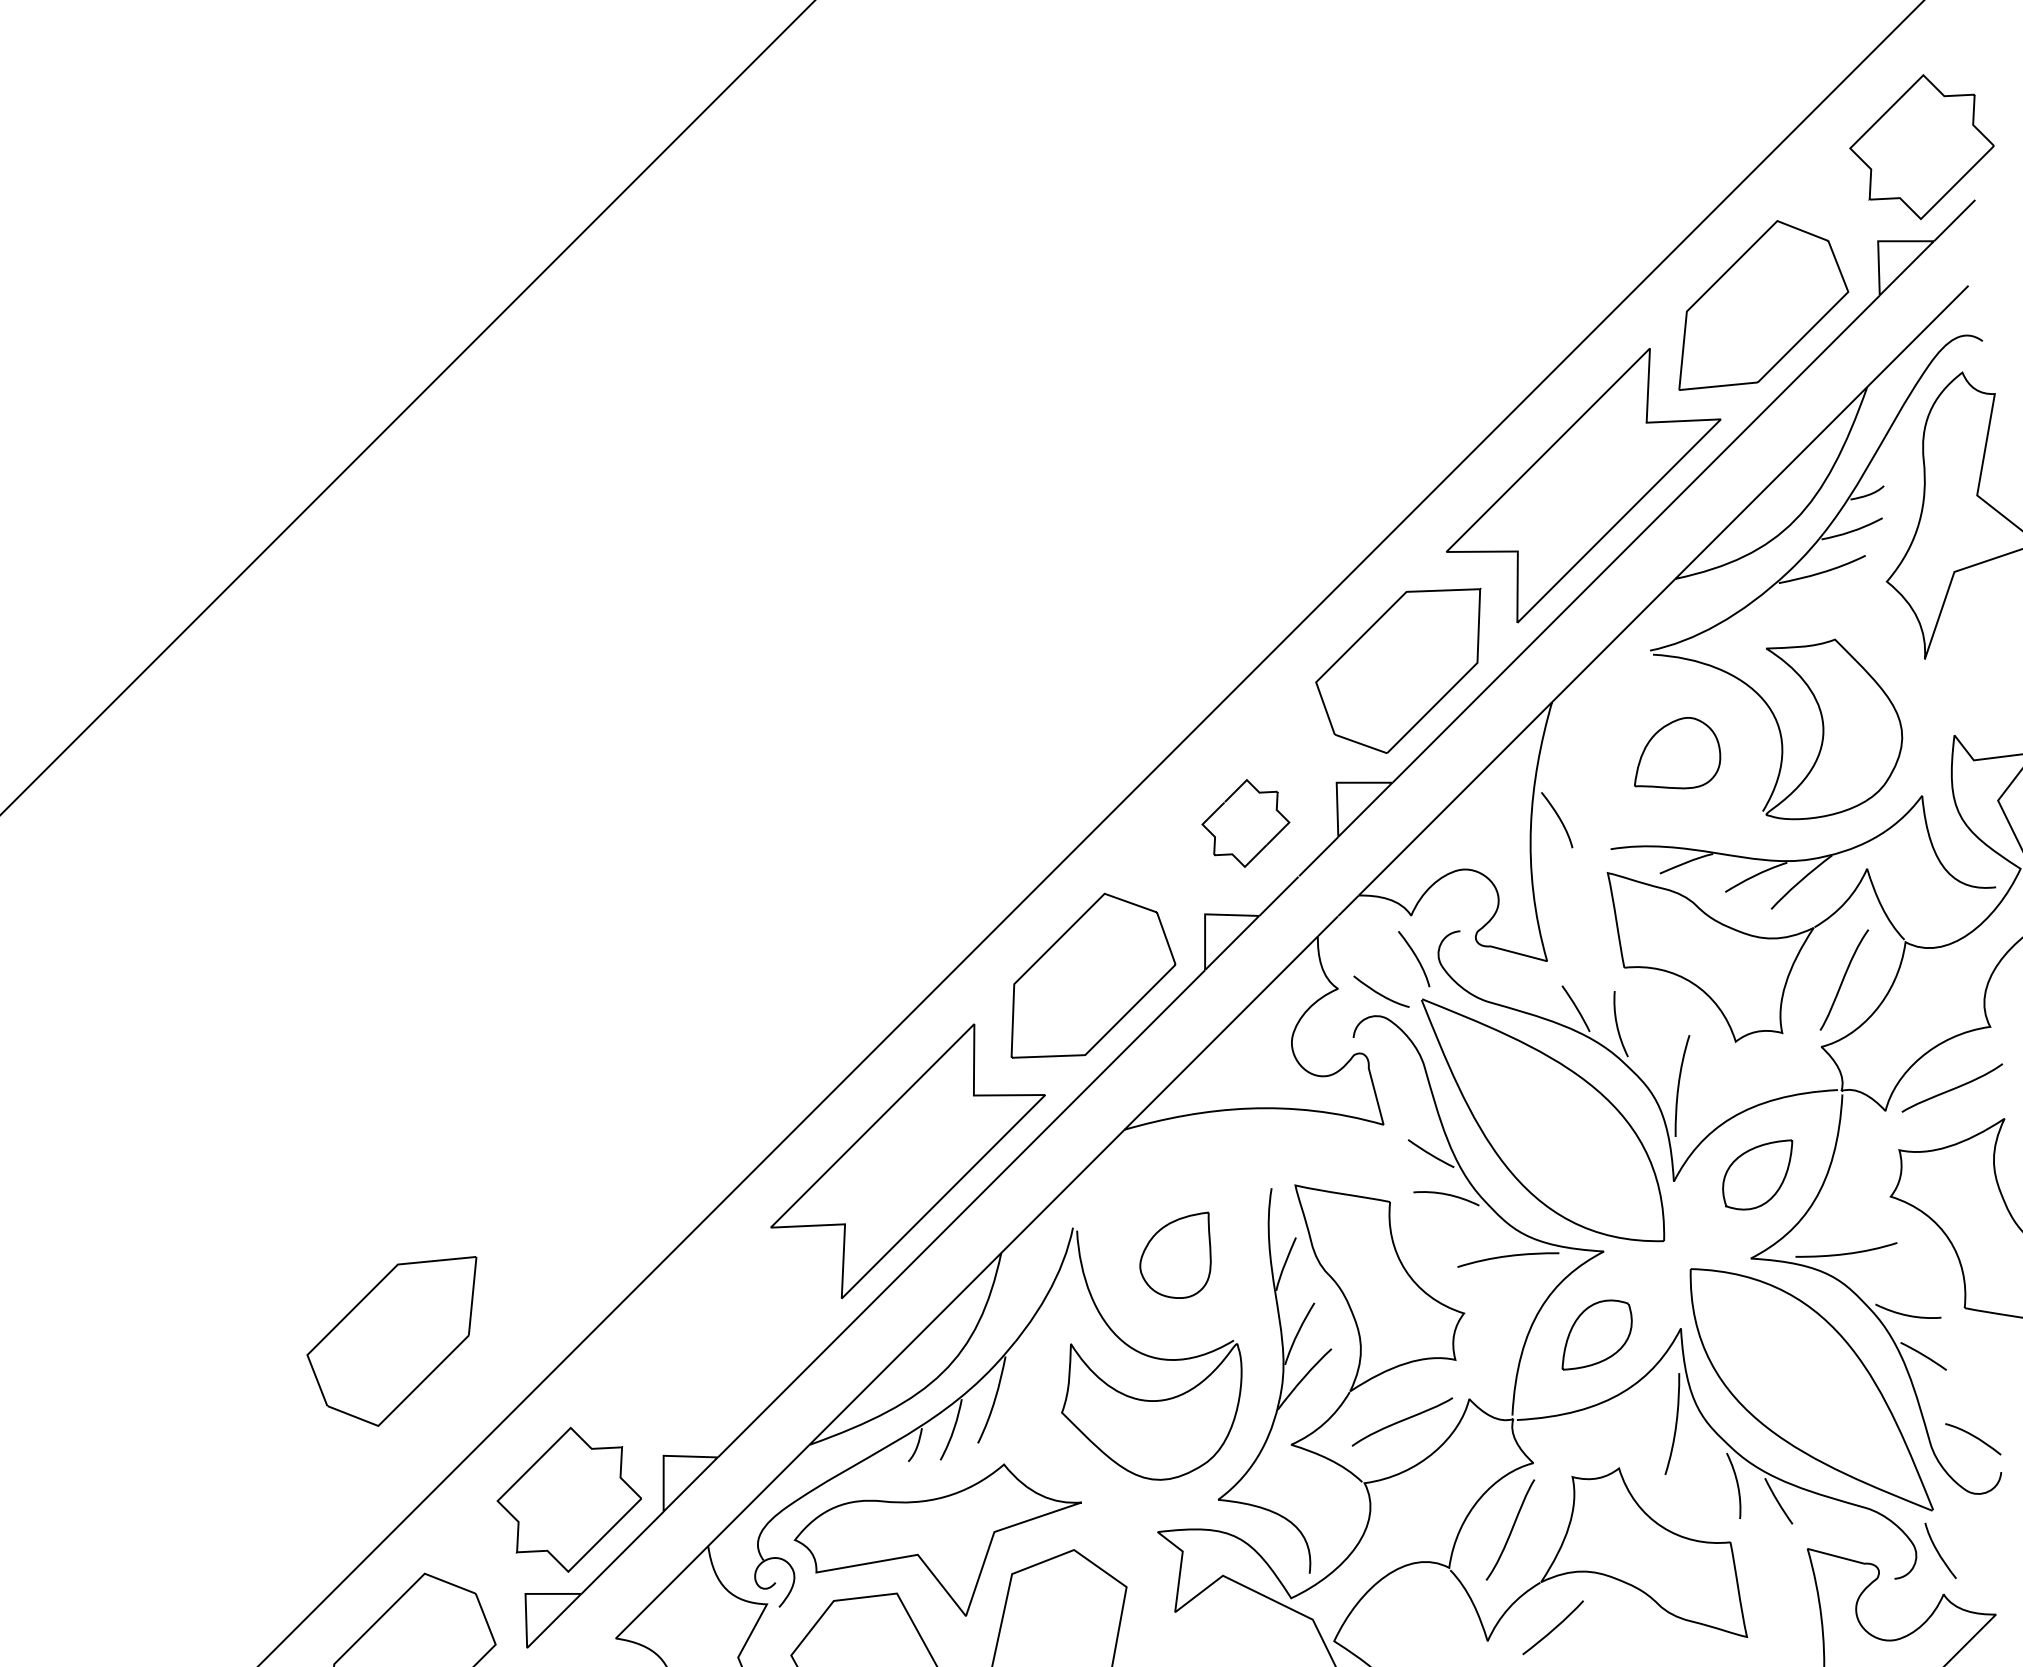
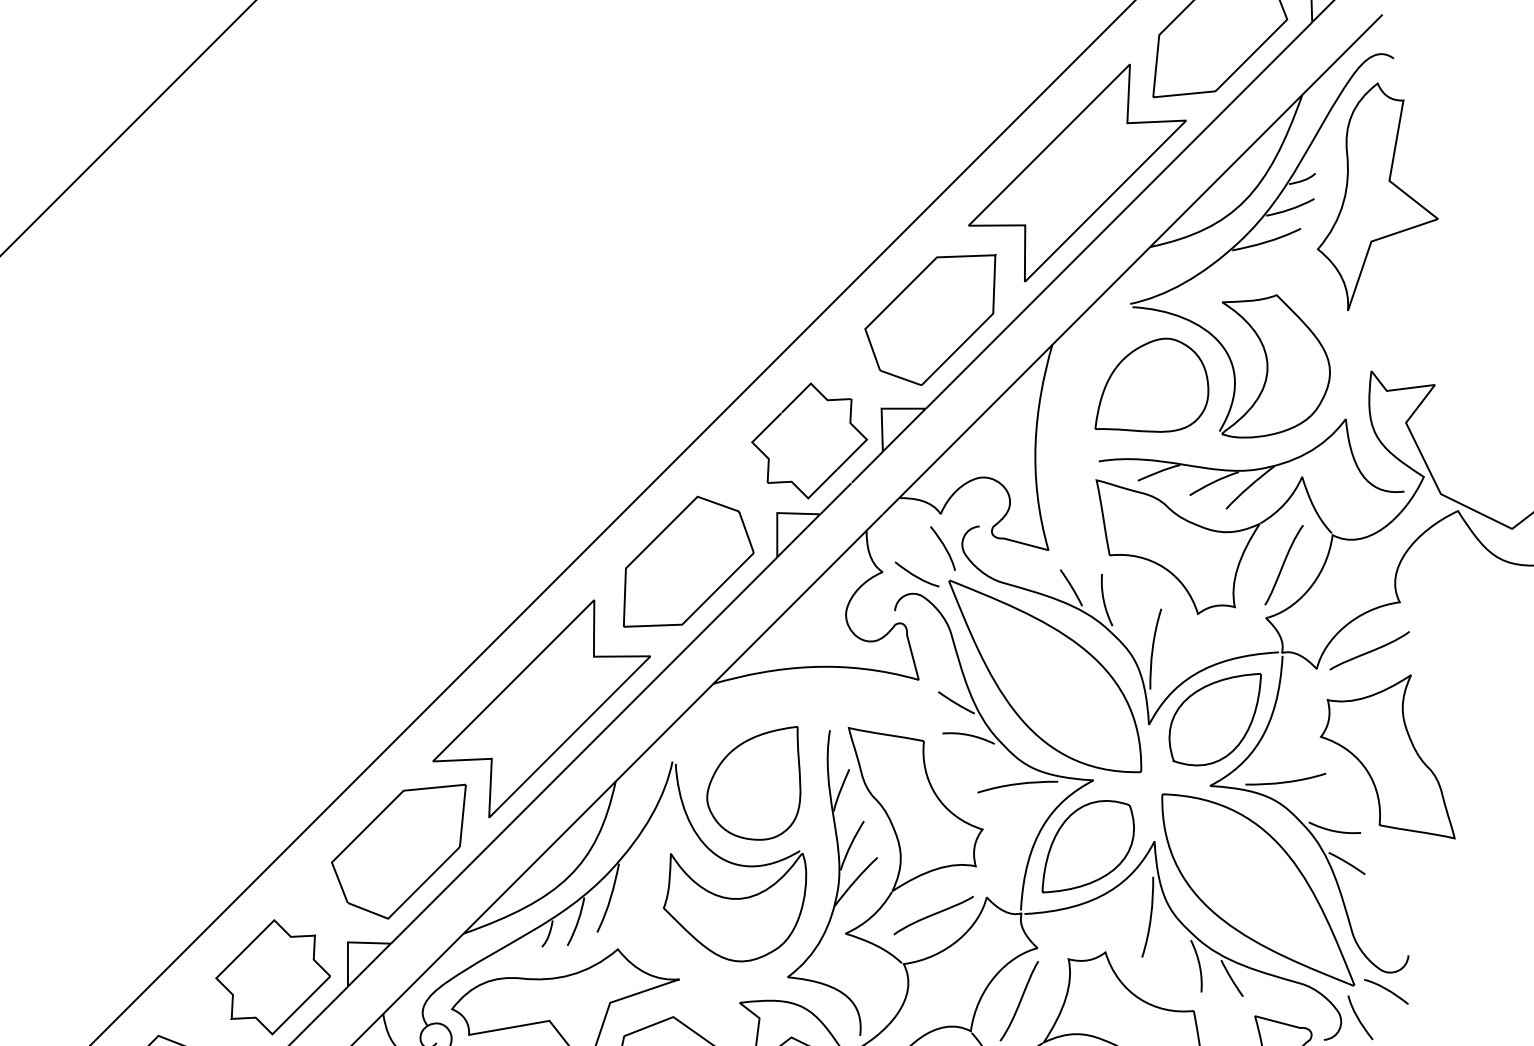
part: (1677, 752) -> (1151, 384), size x1.67
curve: (1559, 820) -> (1058, 438), removed
part: (1245, 823) -> (809, 441), size x1.67
part: (1757, 1174) -> (1215, 719), size x1.67
part: (1175, 1255) -> (753, 783), size x1.67
part: (1596, 1334) -> (1087, 846), size x1.67
part: (391, 1341) -> (398, 851), moved
curve: (1974, 1437) -> (1387, 990), moved

